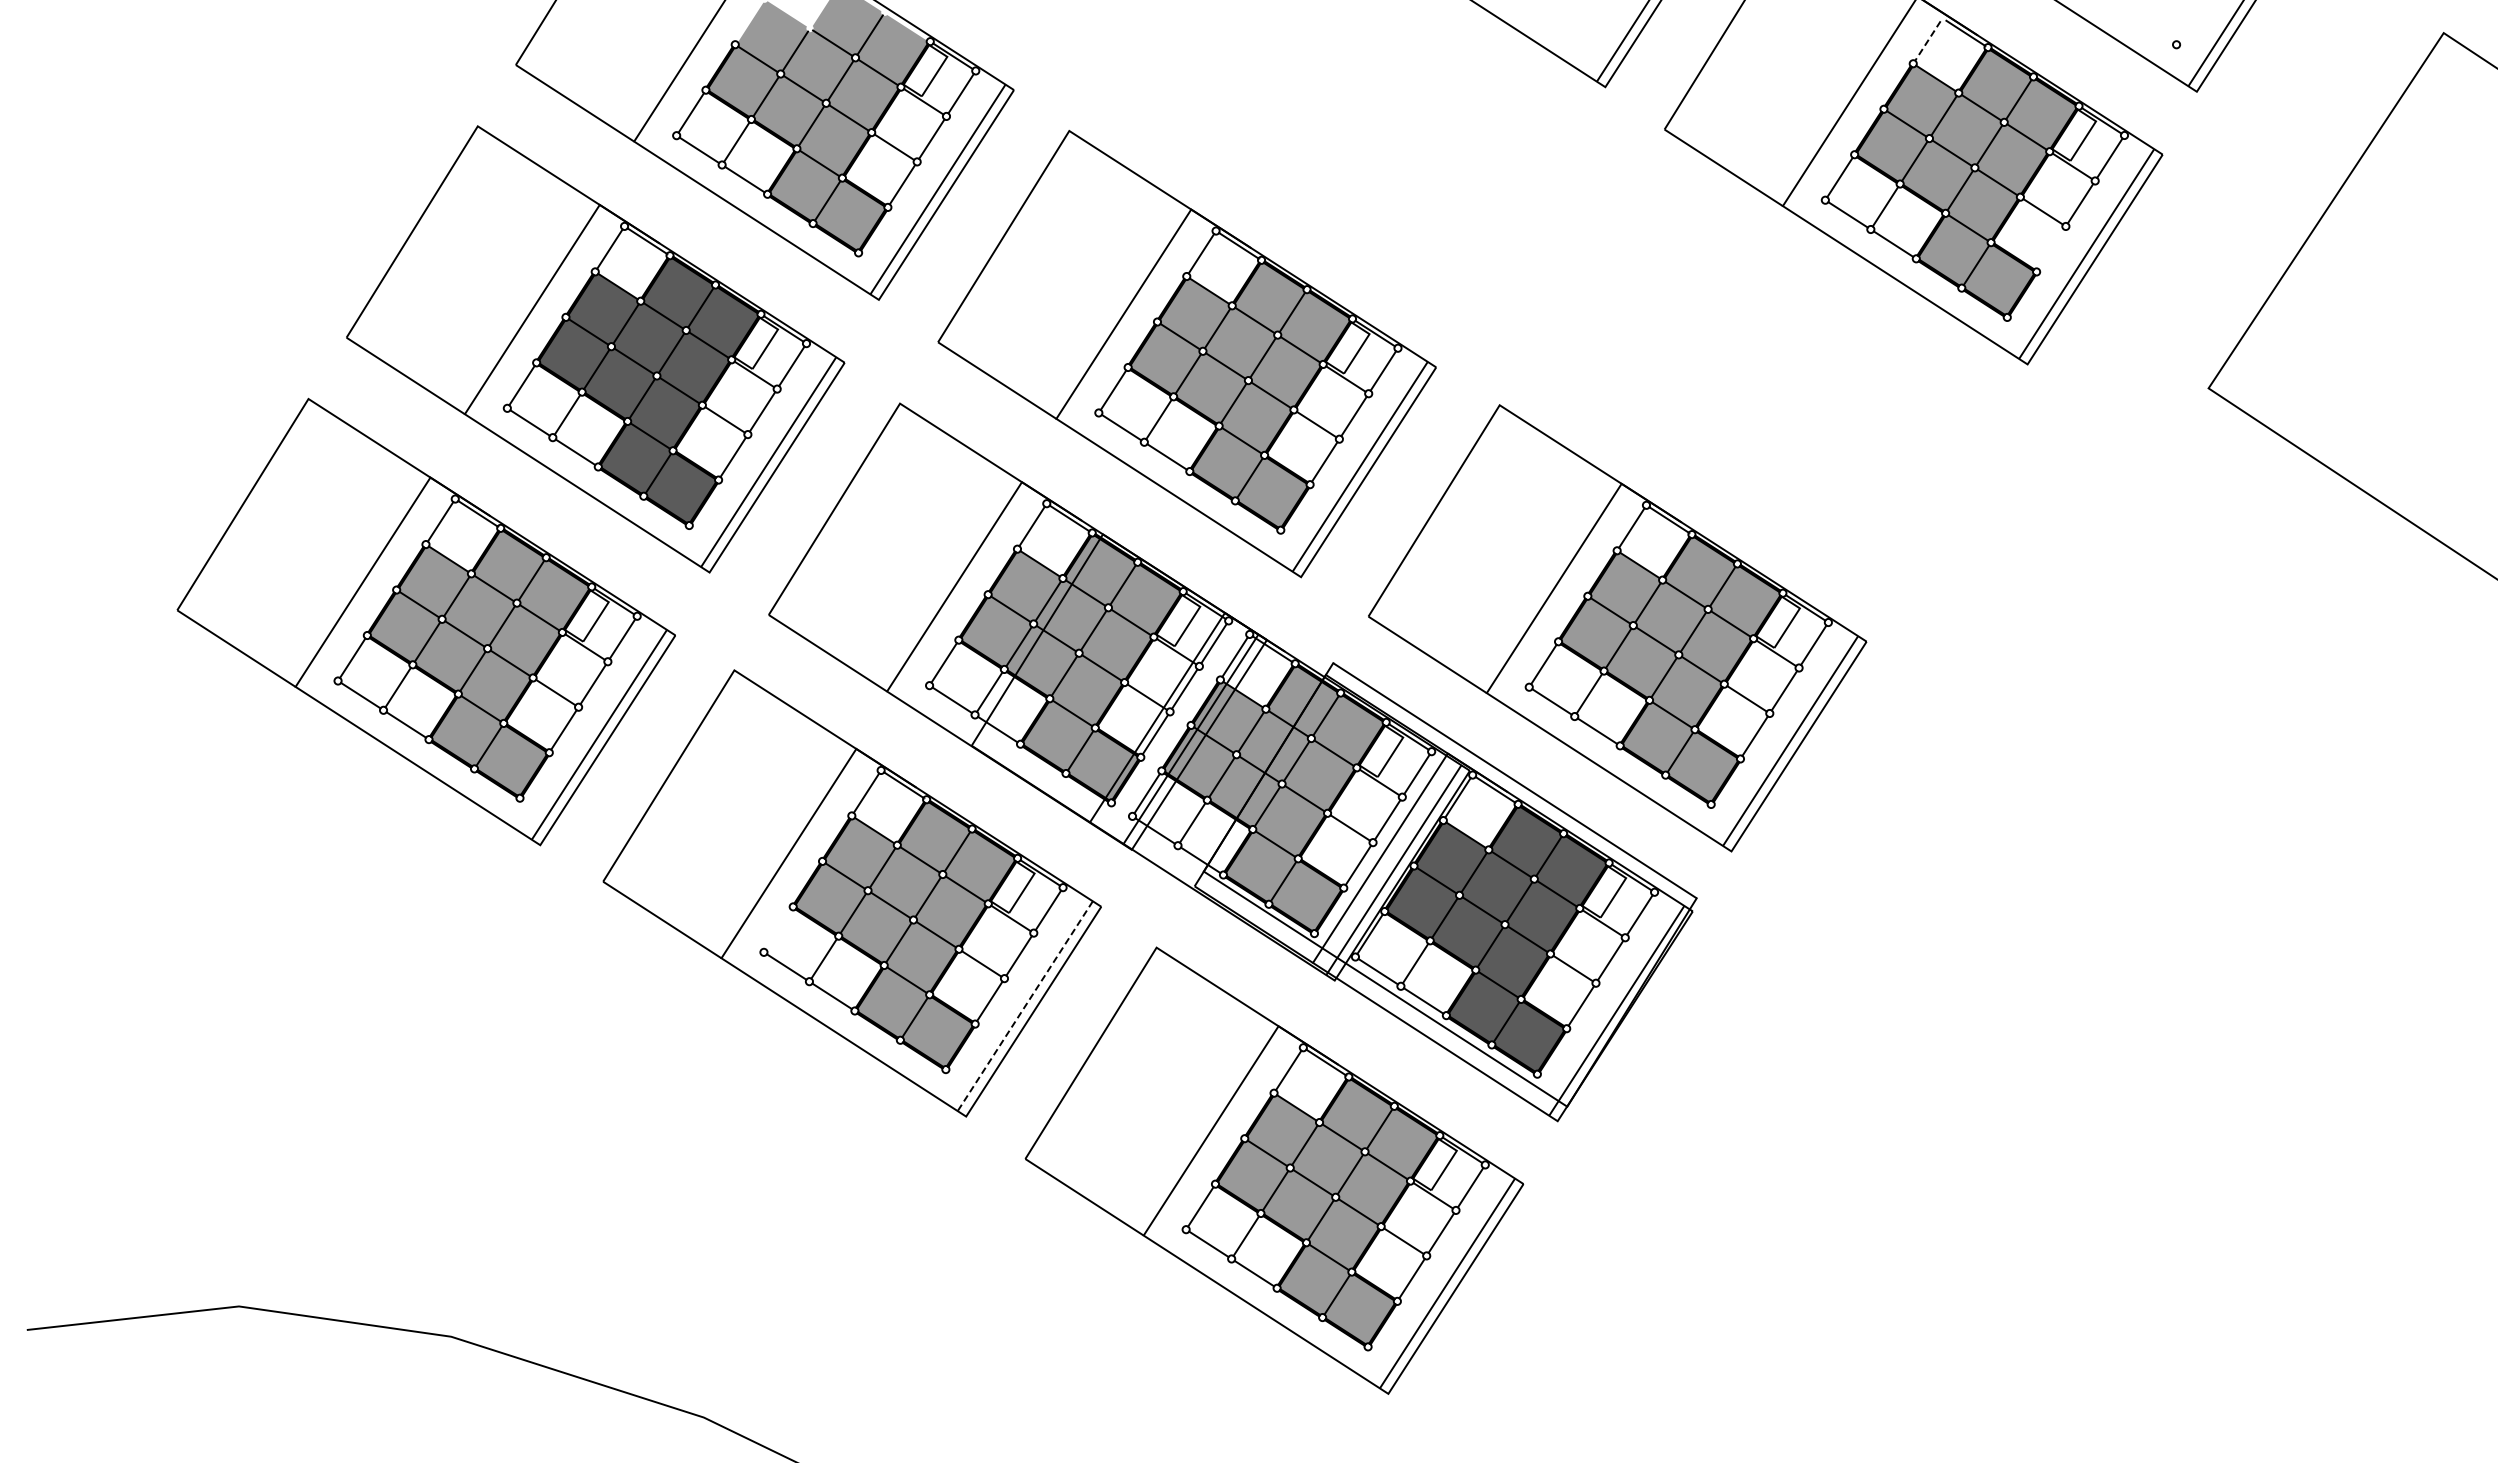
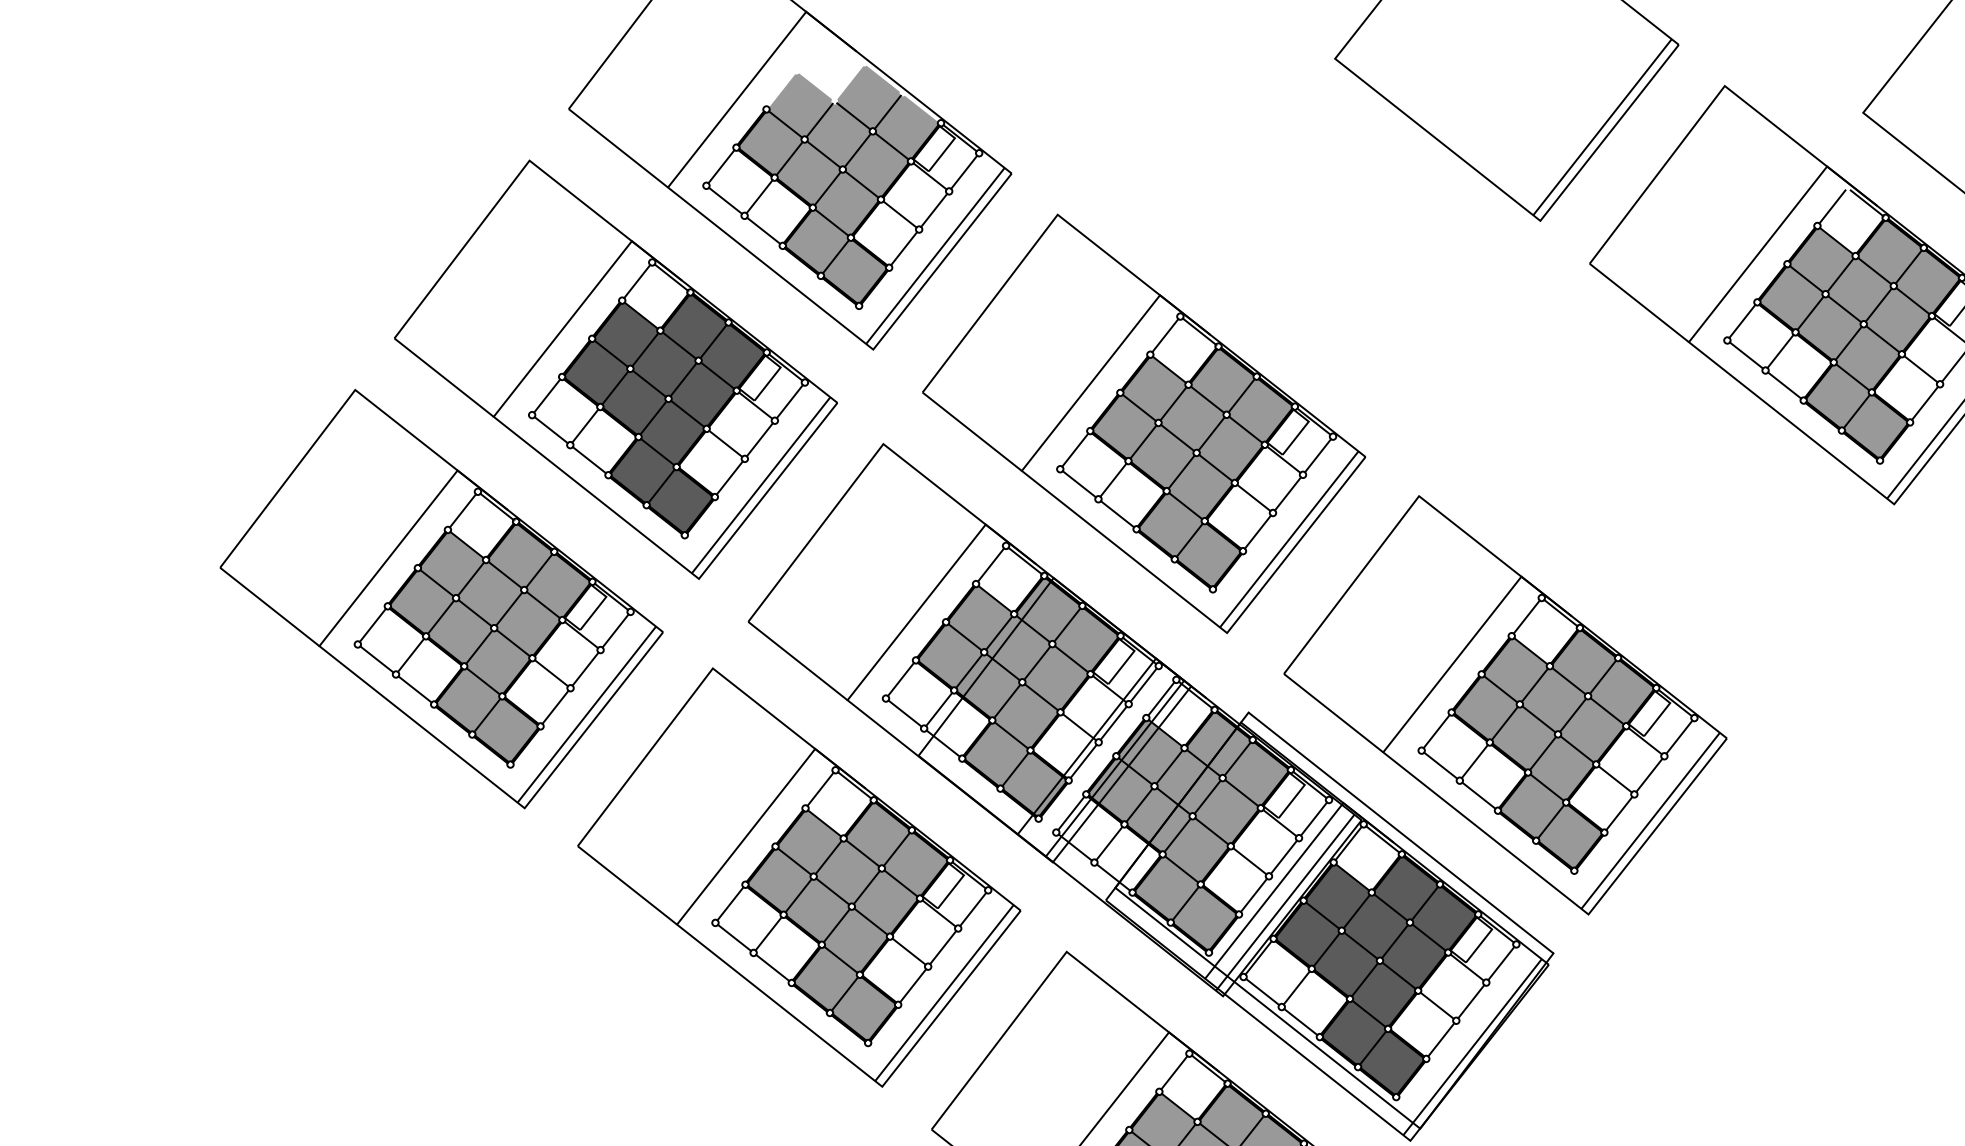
line: (1927, 41) -> (1832, 207), dashed -> solid
line: (2050, 248) -> (1924, 402), added
line: (778, 929) -> (730, 903), added
line: (1025, 1006) -> (944, 993), dashed -> solid

